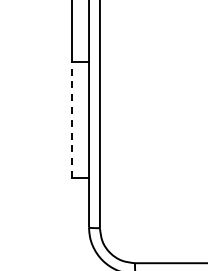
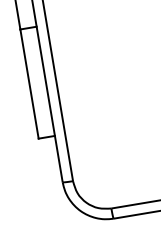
line: (71, 119) -> (29, 83), dashed -> solid

